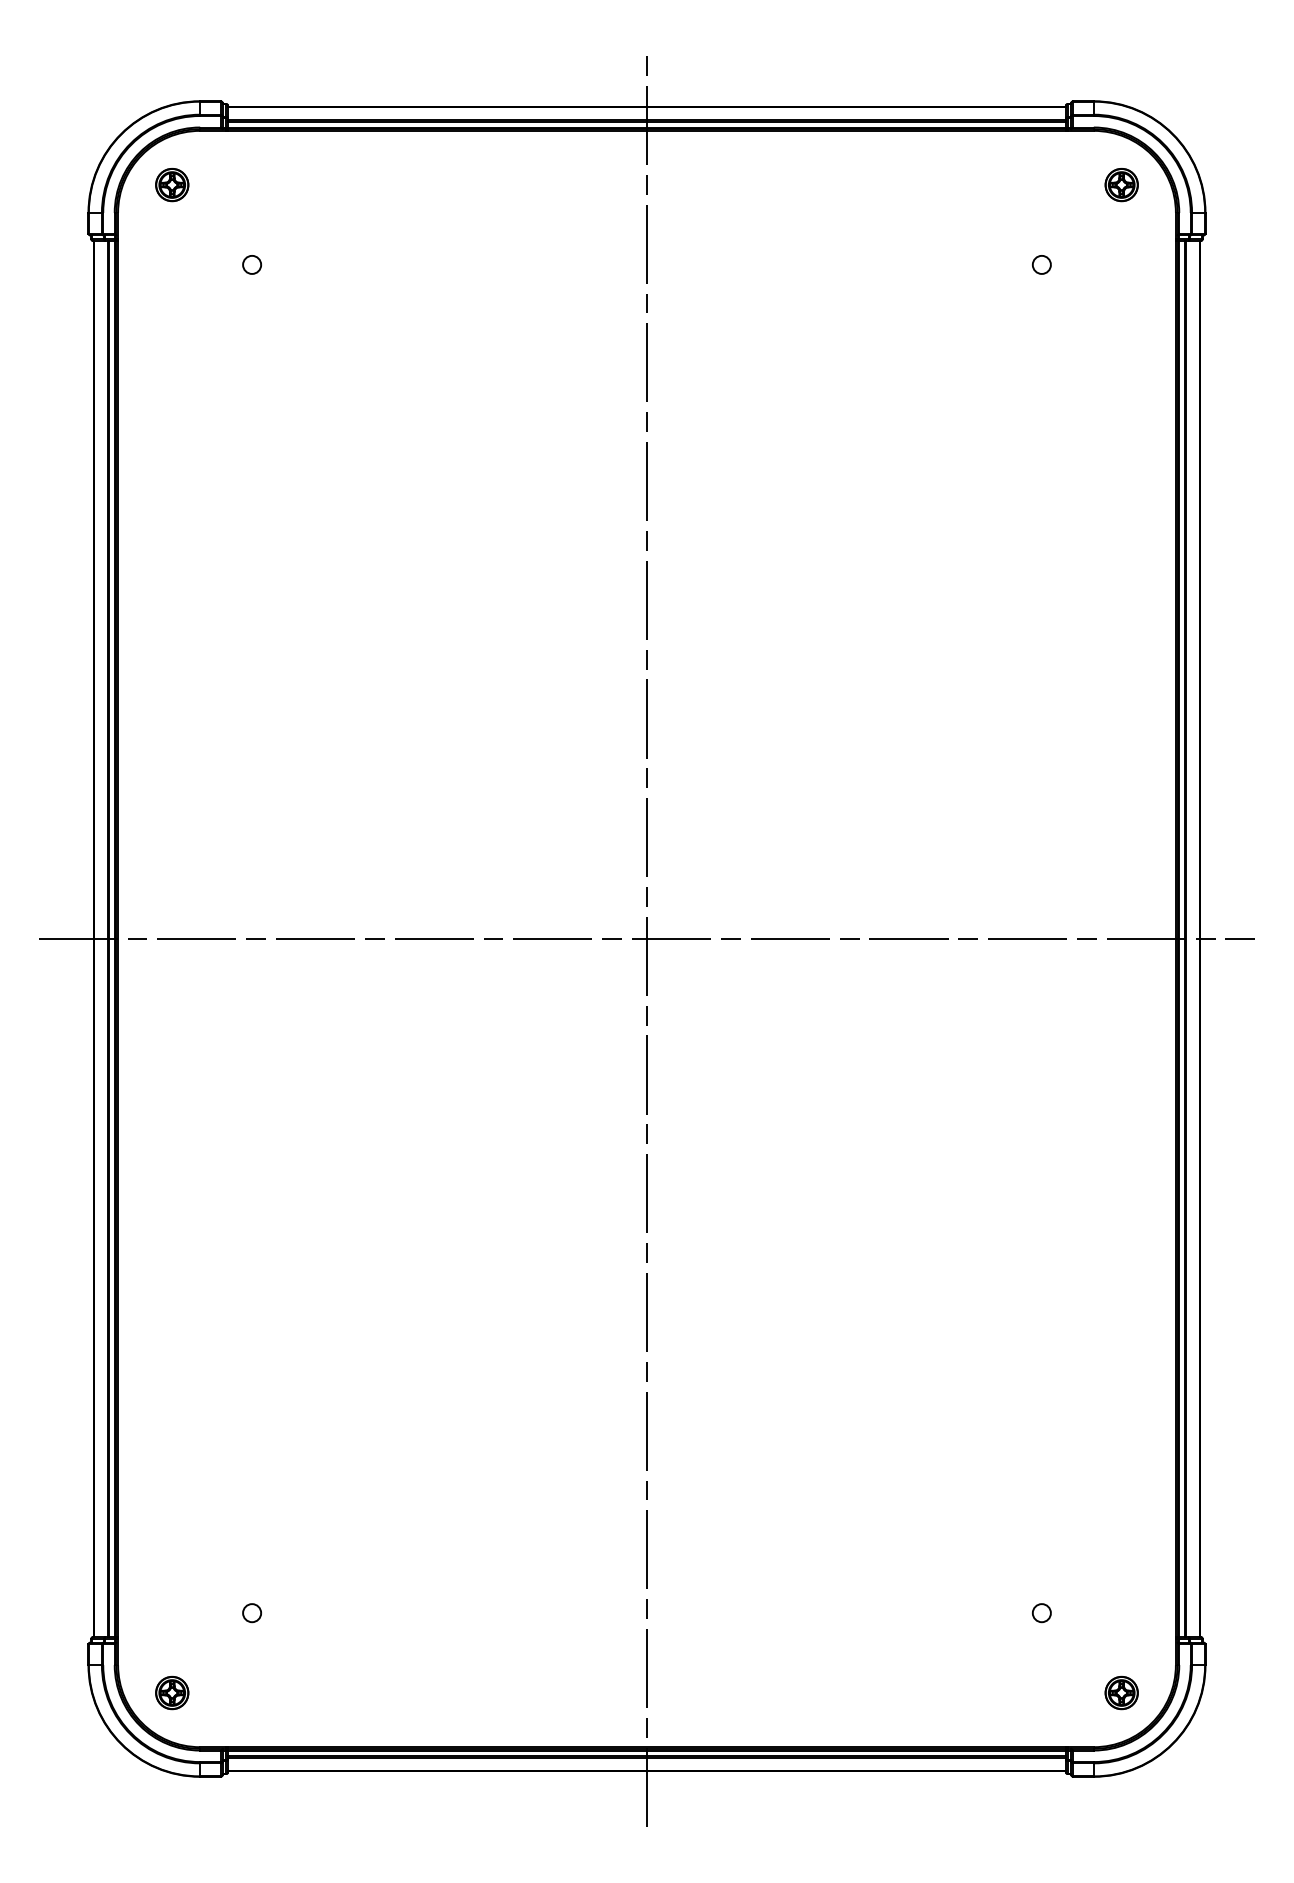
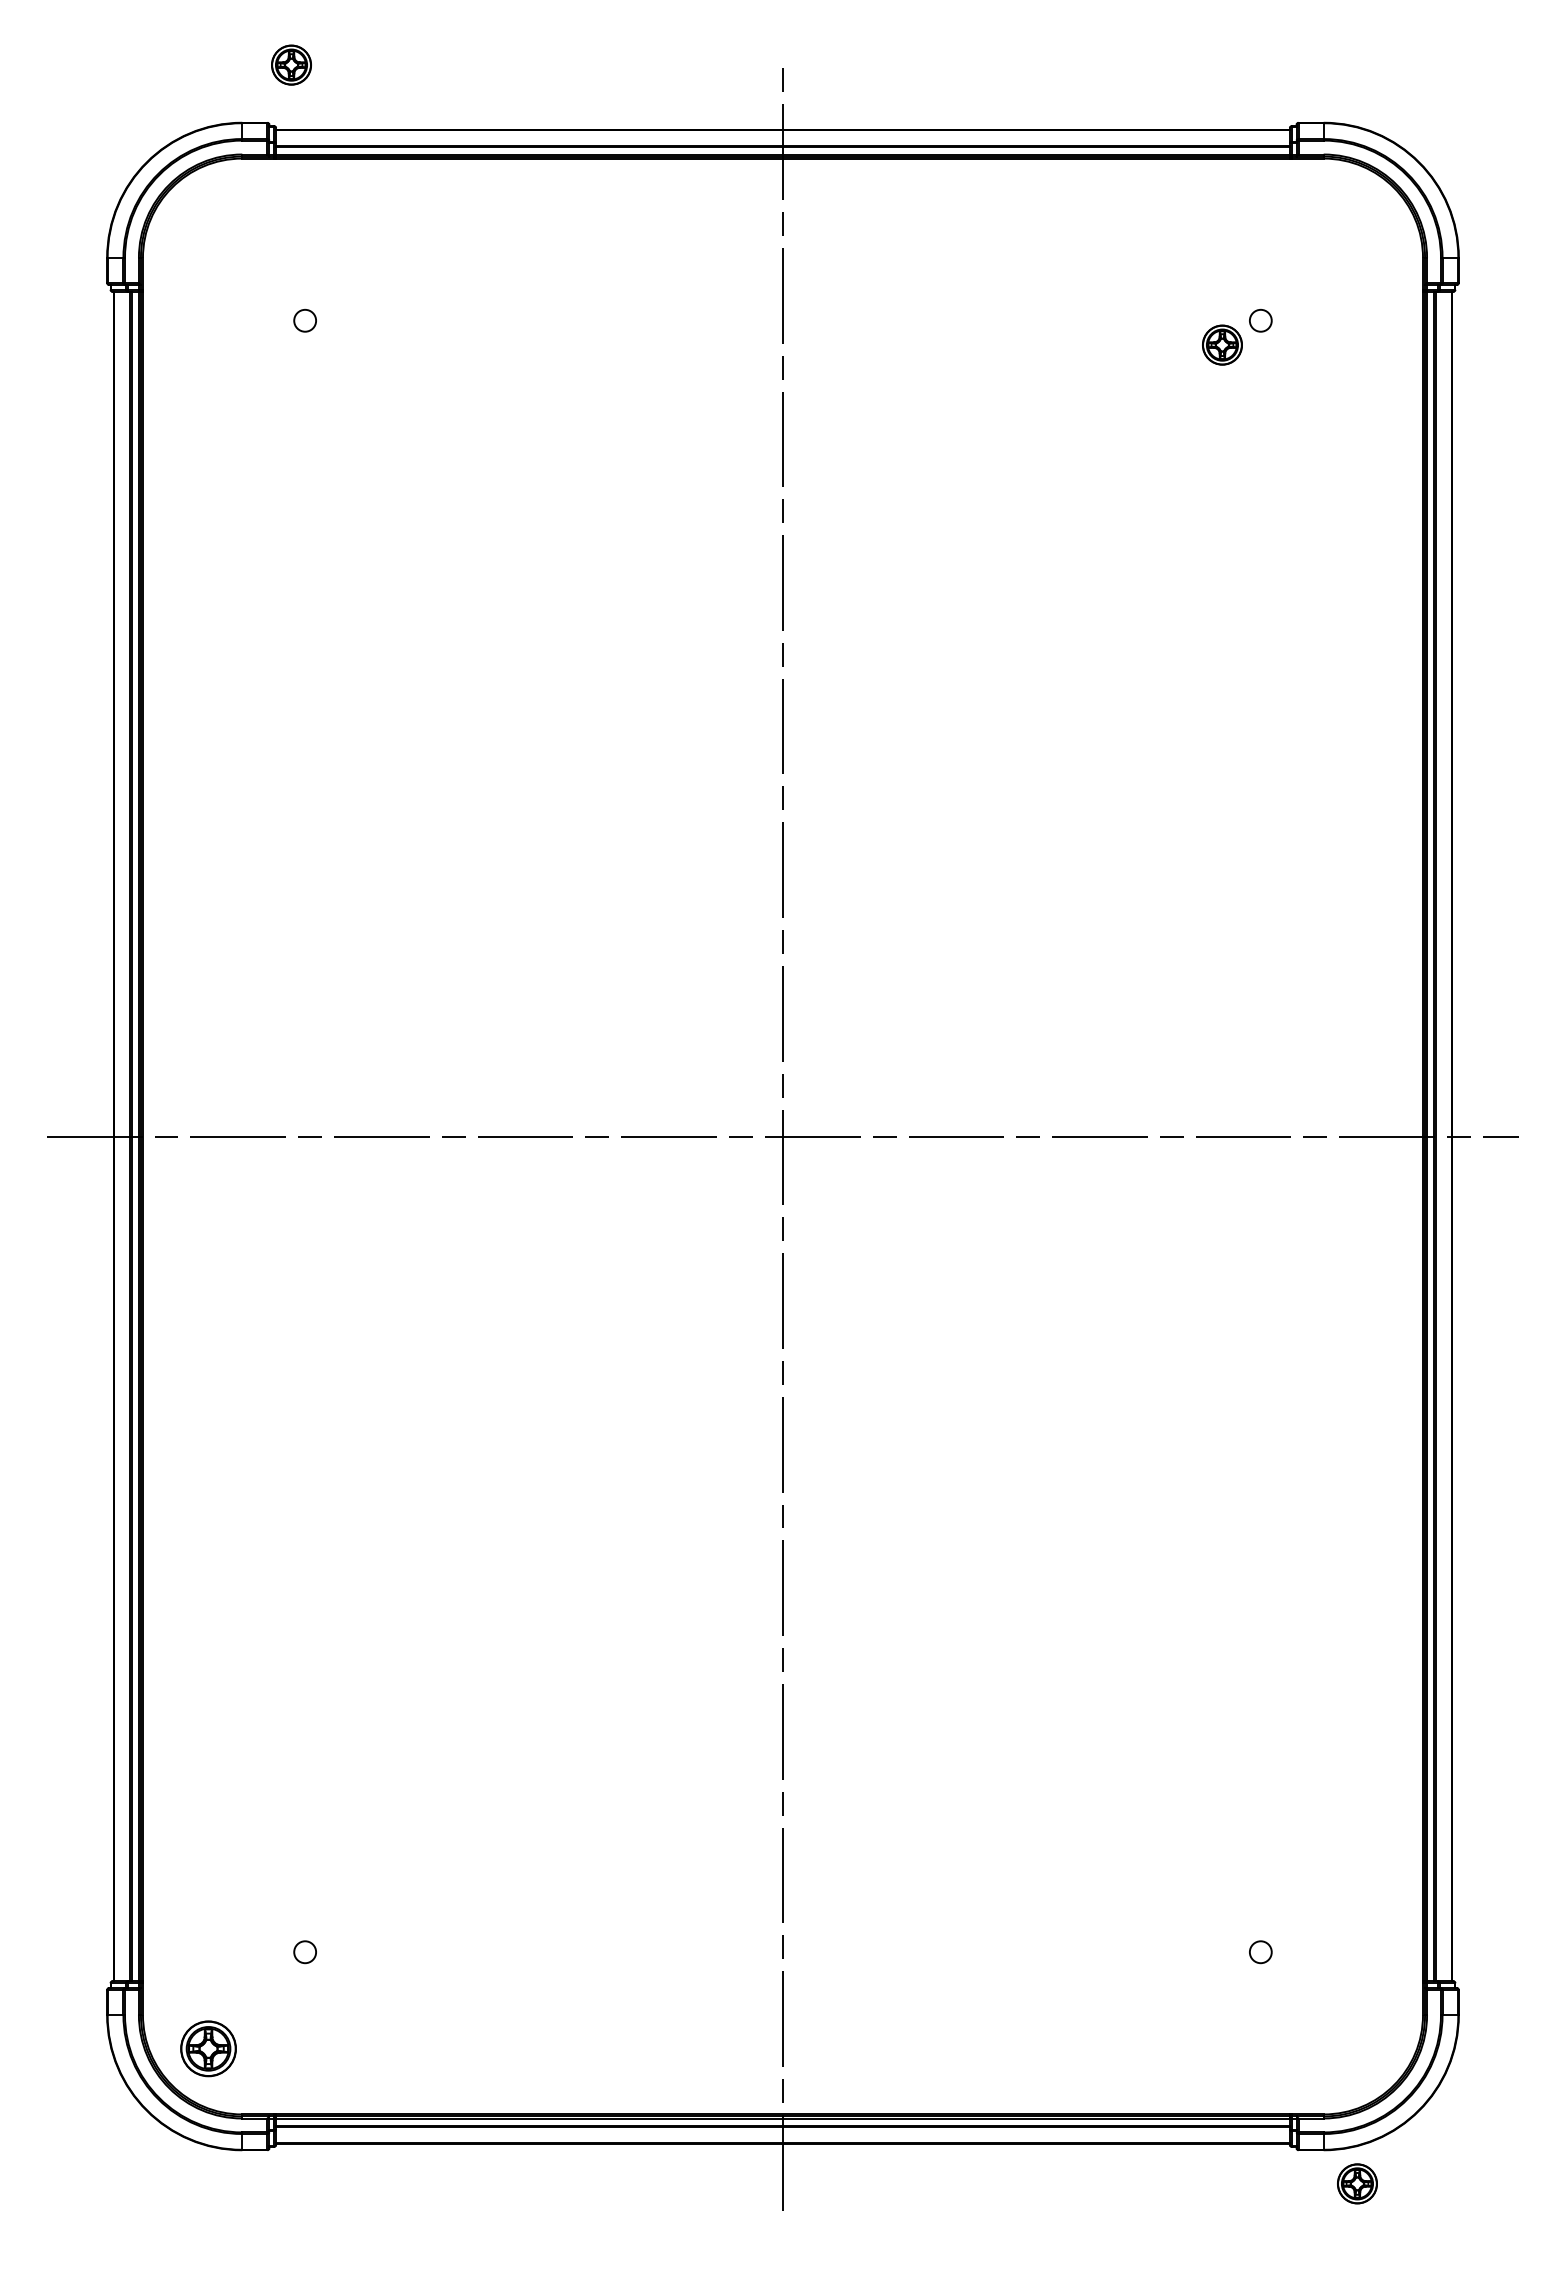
part: (172, 184) -> (291, 64), moved
part: (1121, 184) -> (1222, 344), moved
part: (172, 1692) -> (208, 2048), size x1.4
part: (1121, 1692) -> (1357, 2183), moved

